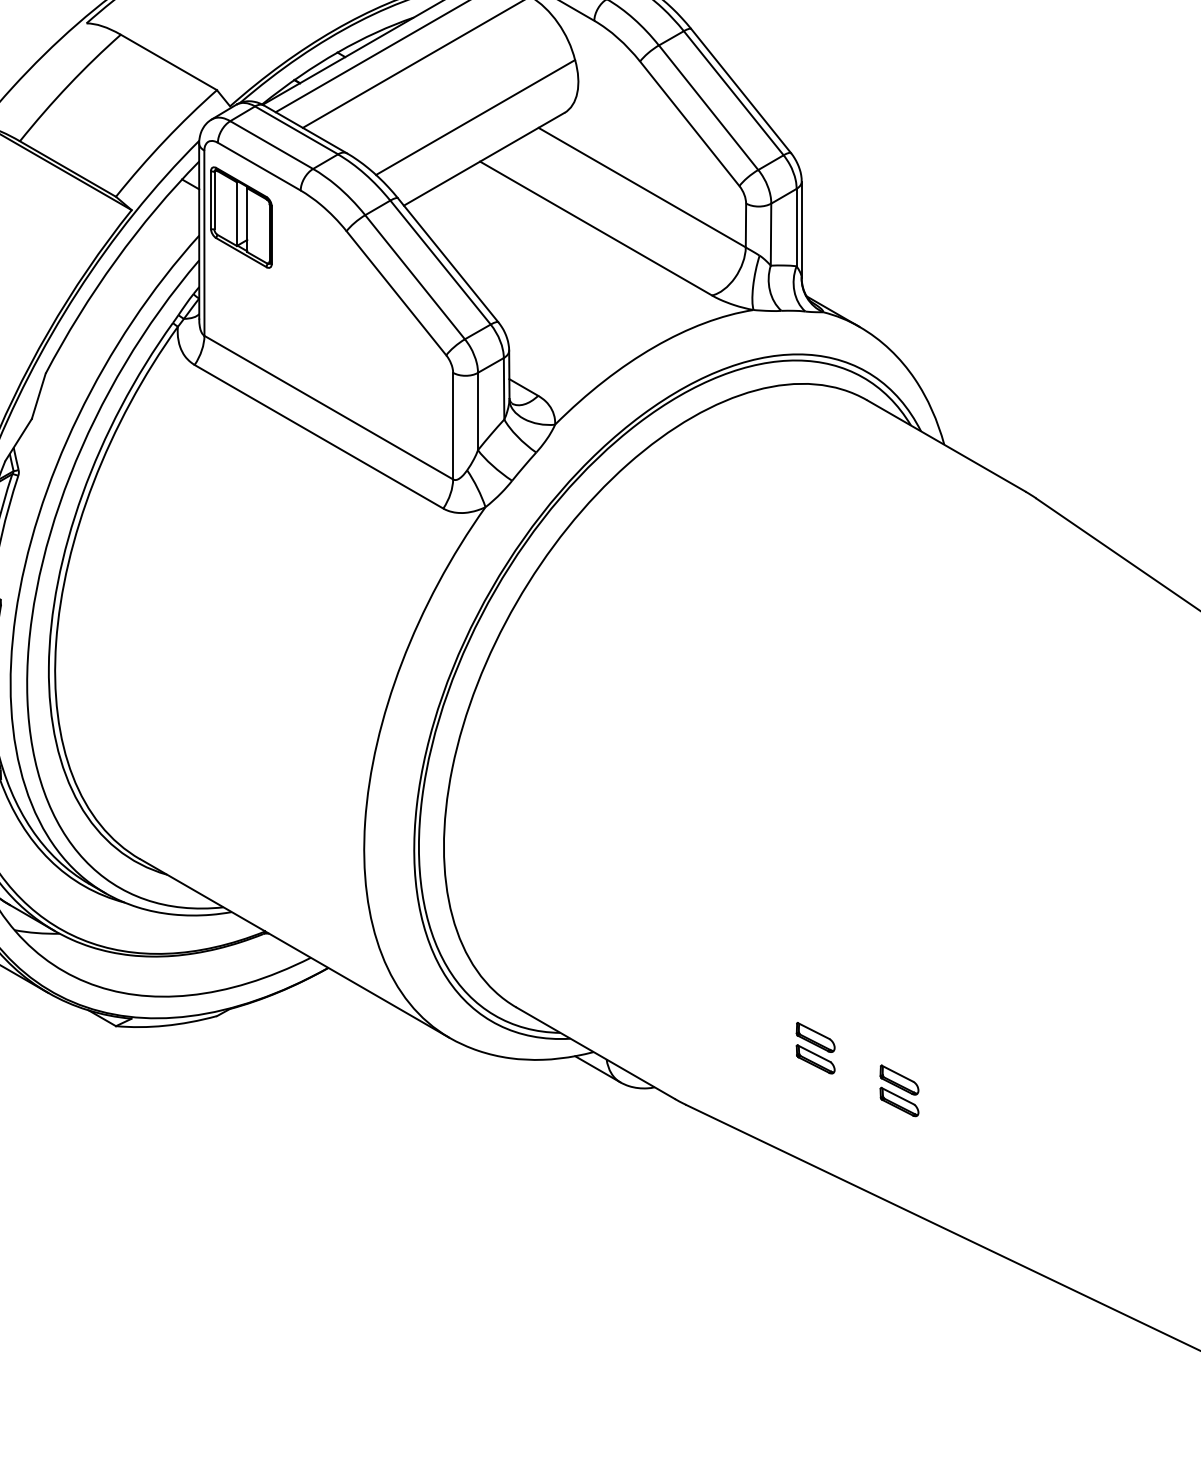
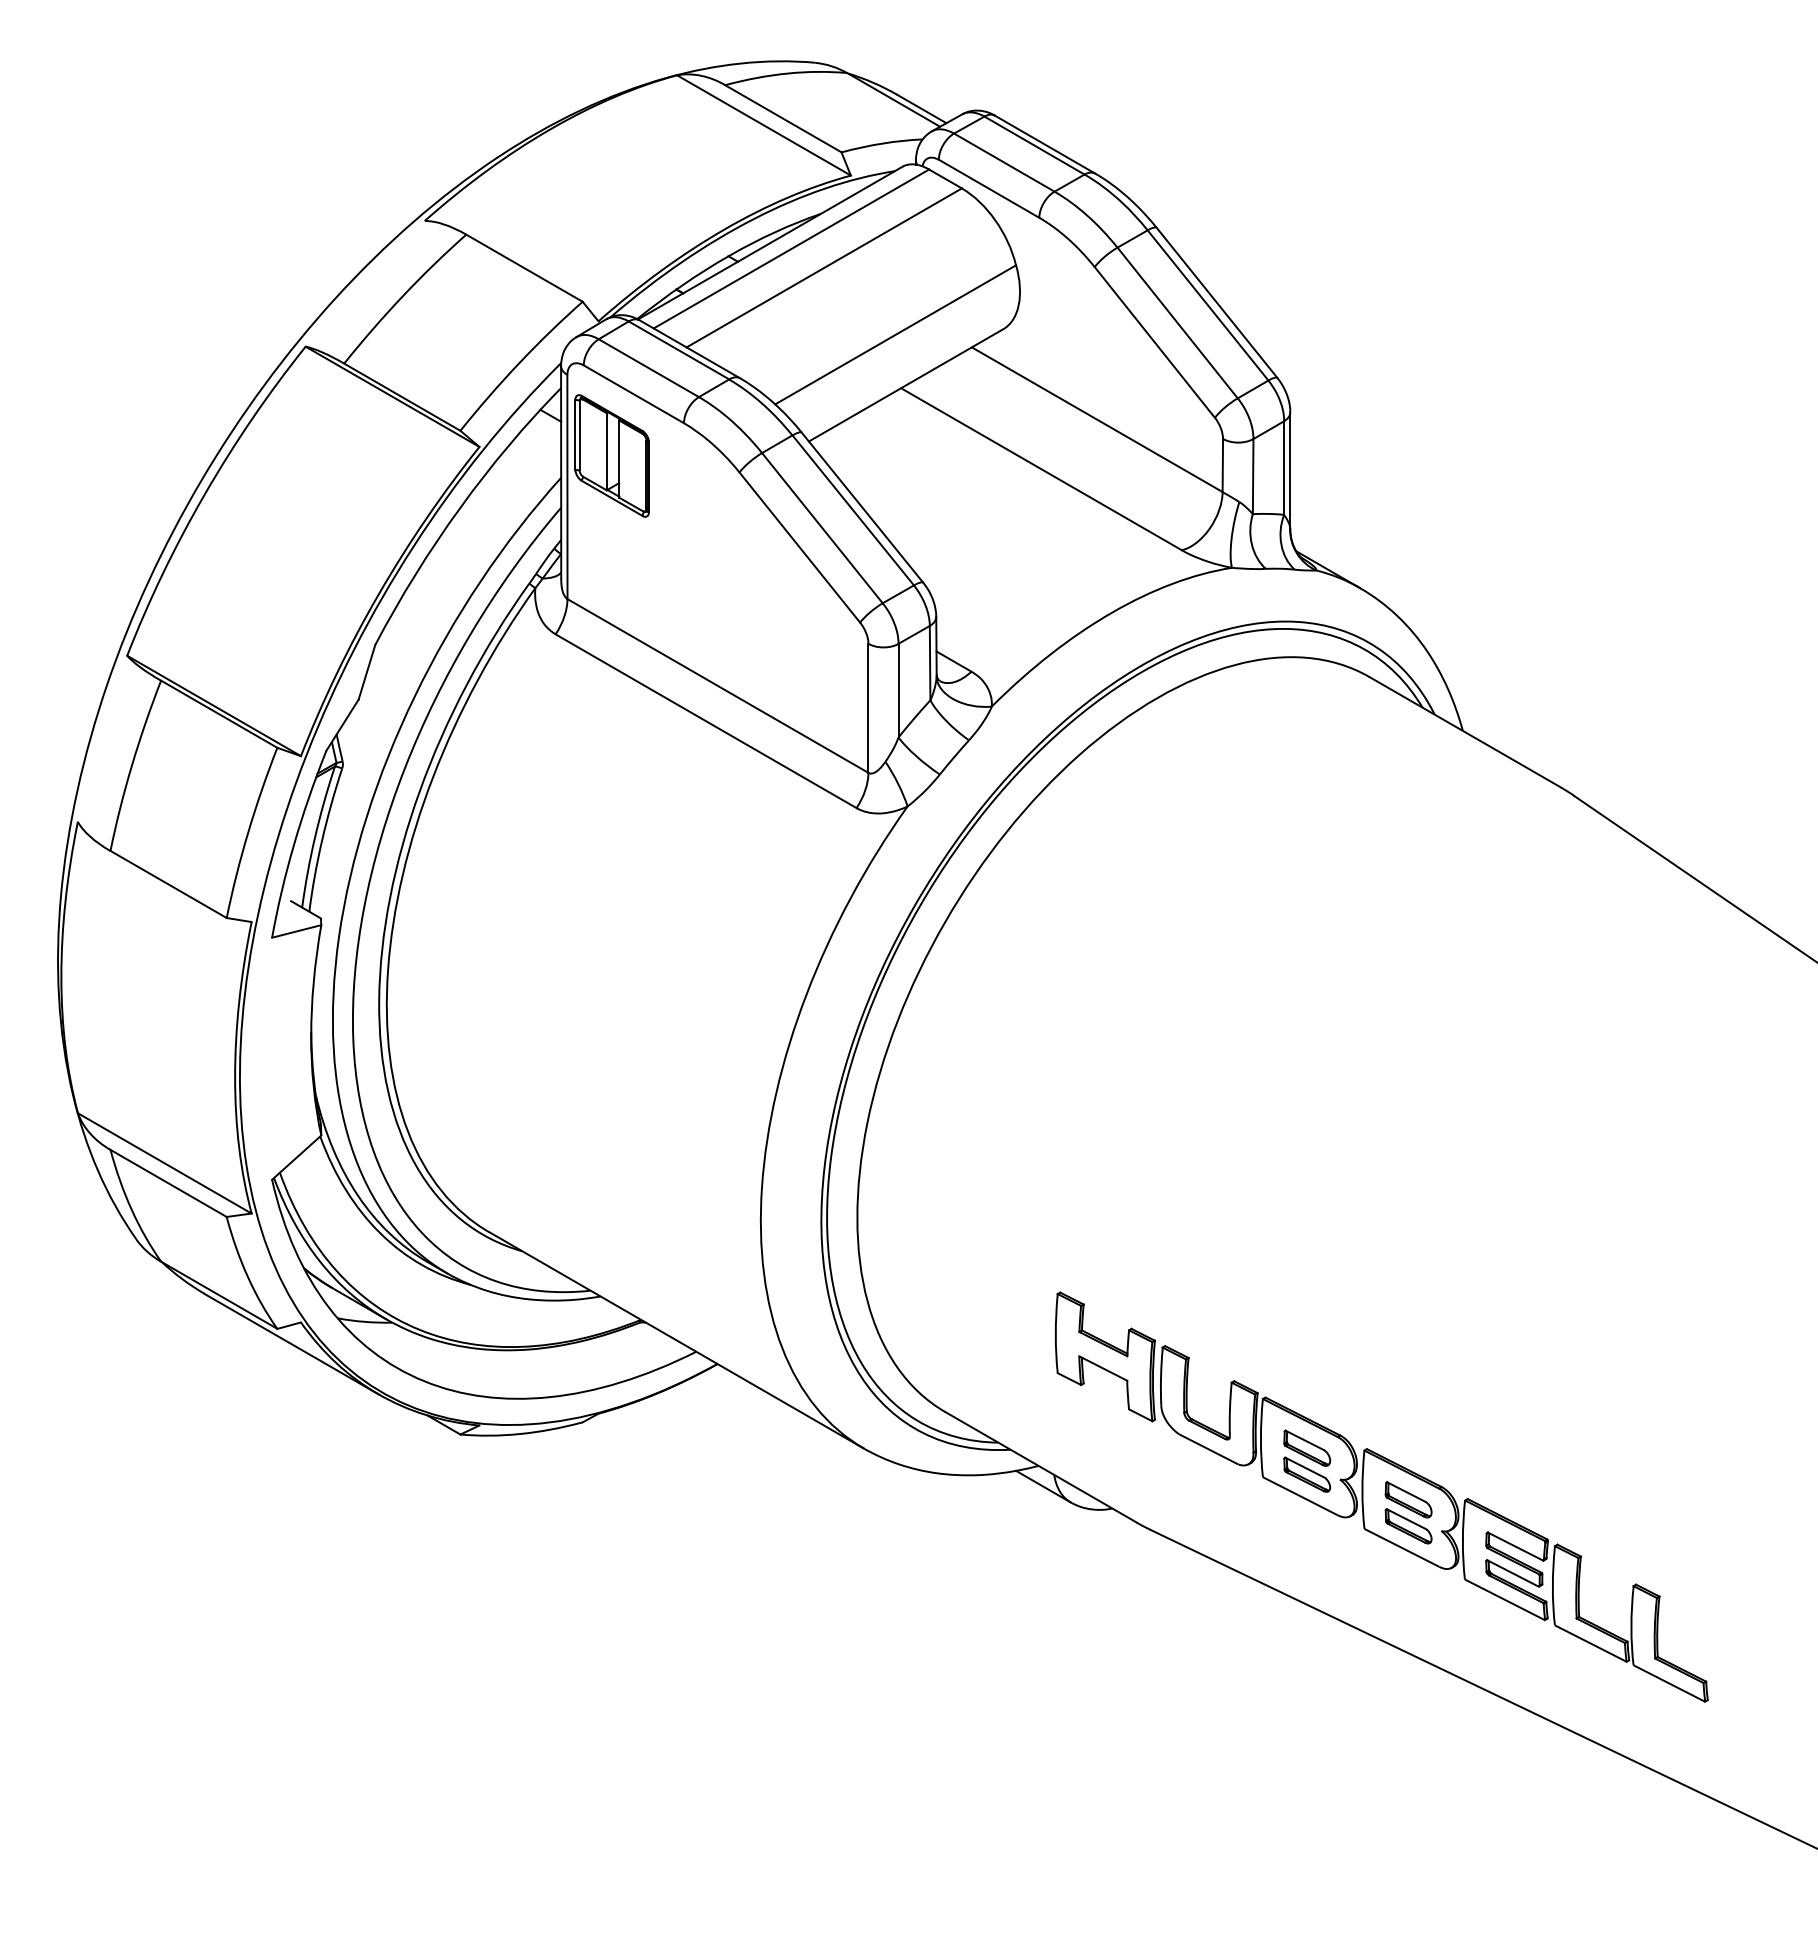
part: (877, 1077) -> (1381, 1496), added

